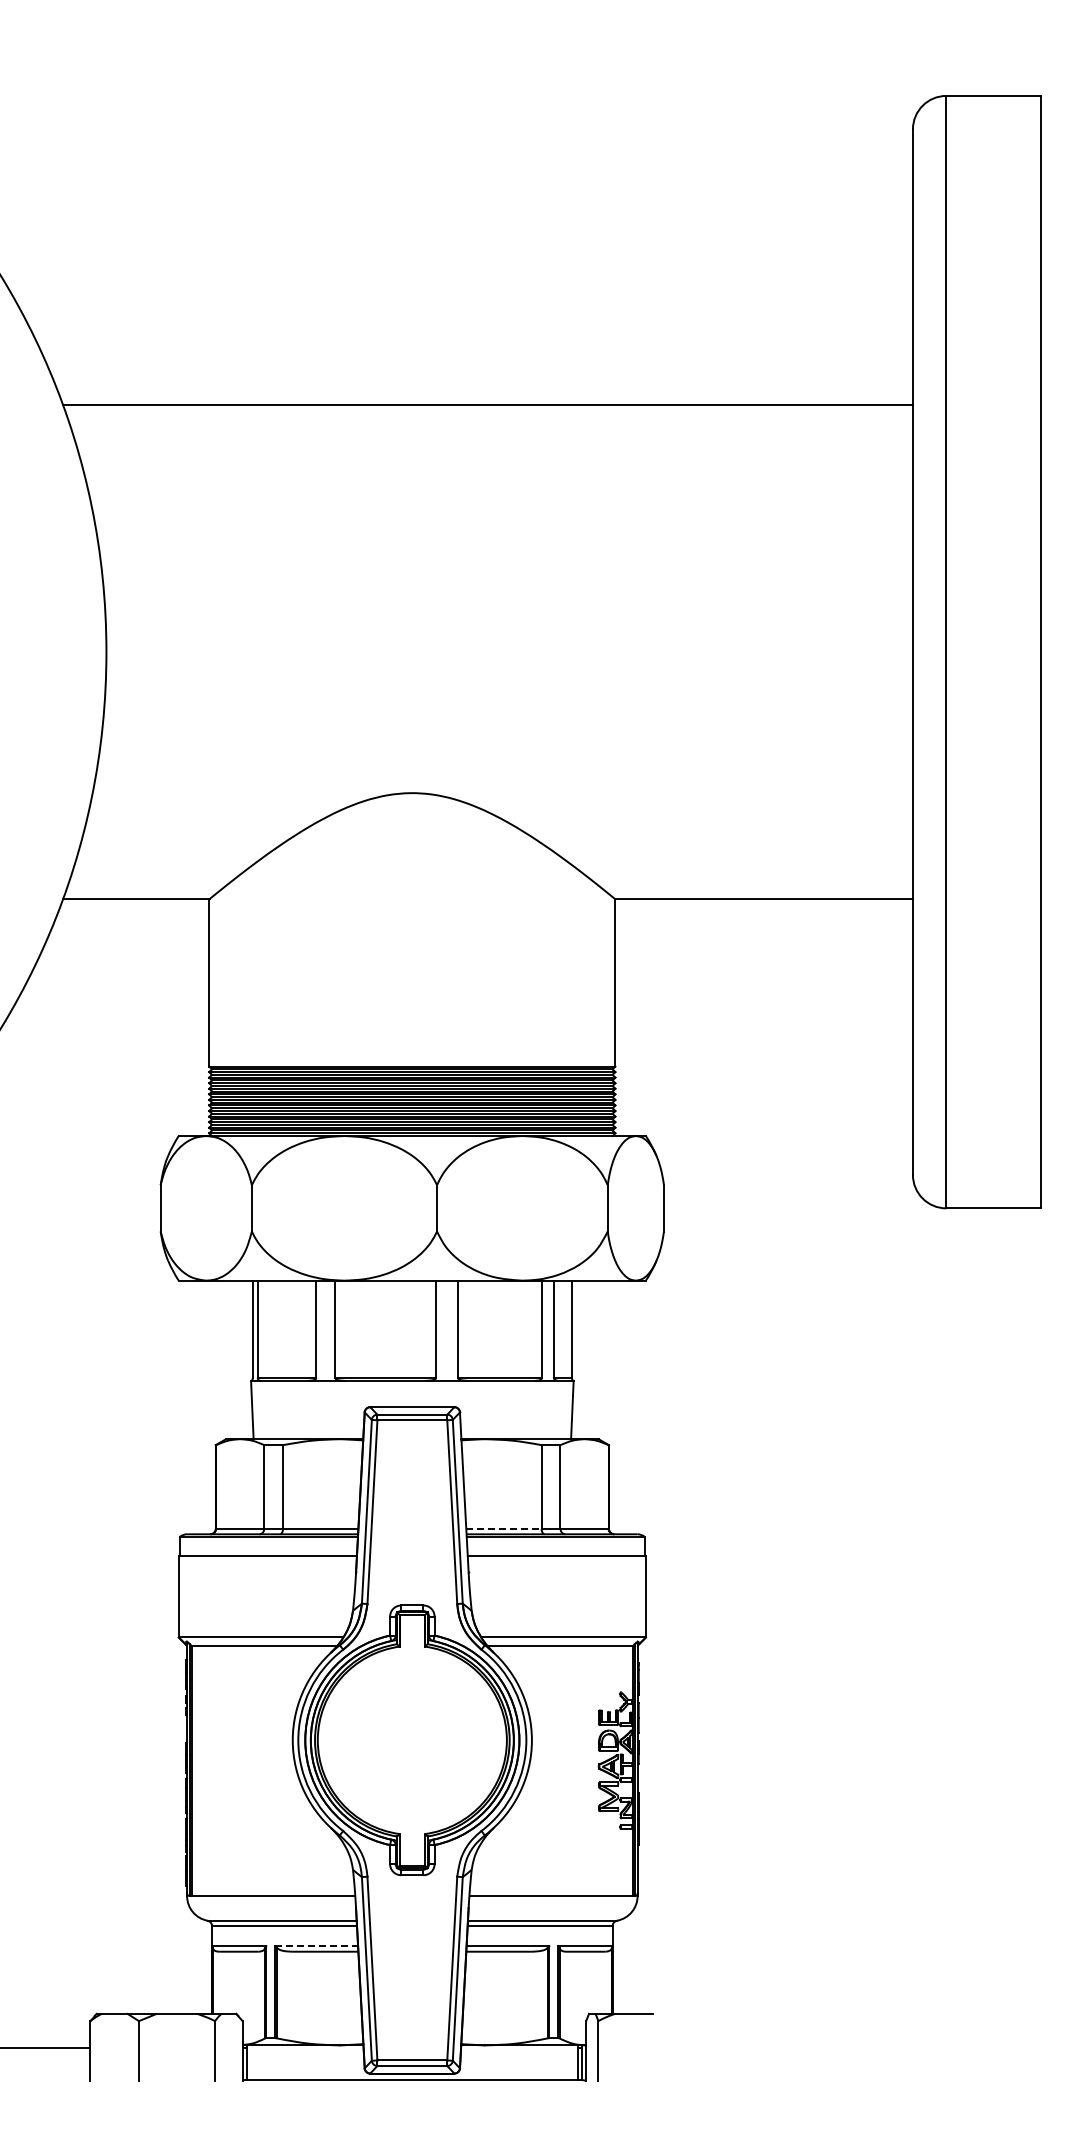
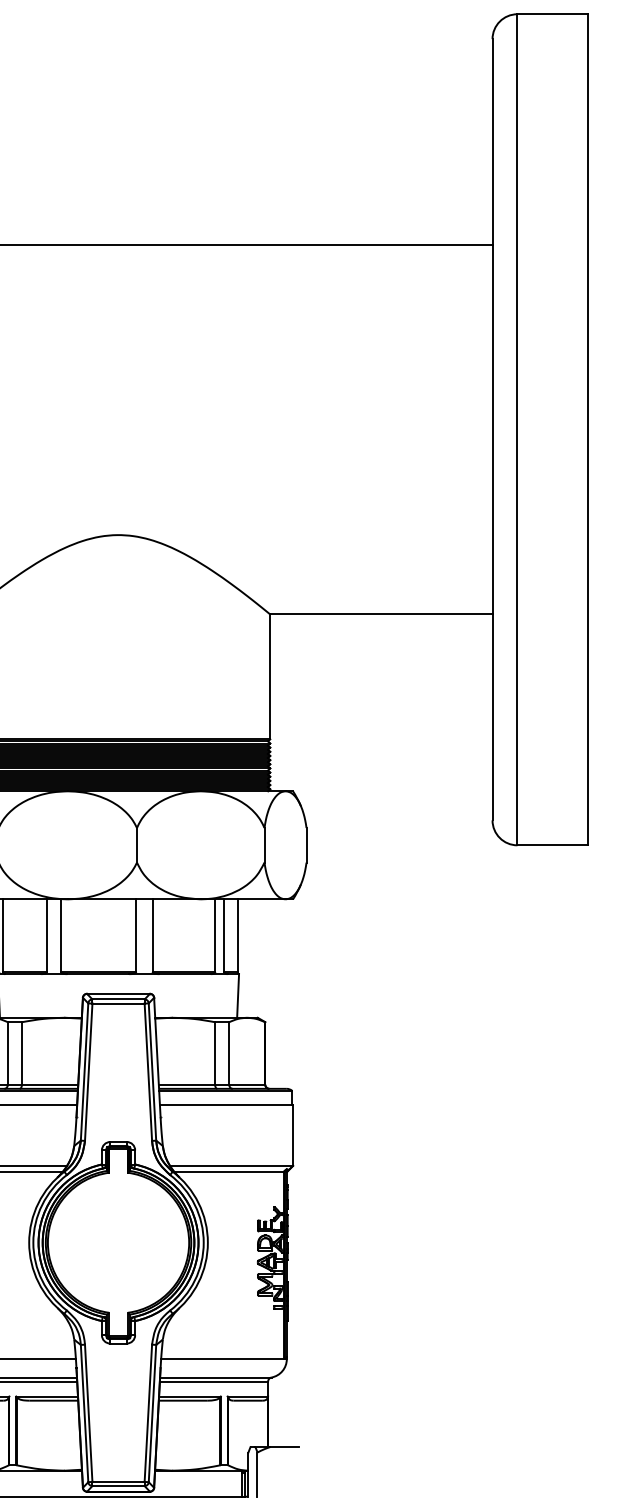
line: (503, 1528) -> (186, 1084), dashed -> solid
line: (317, 1946) -> (47, 1396), dashed -> solid

